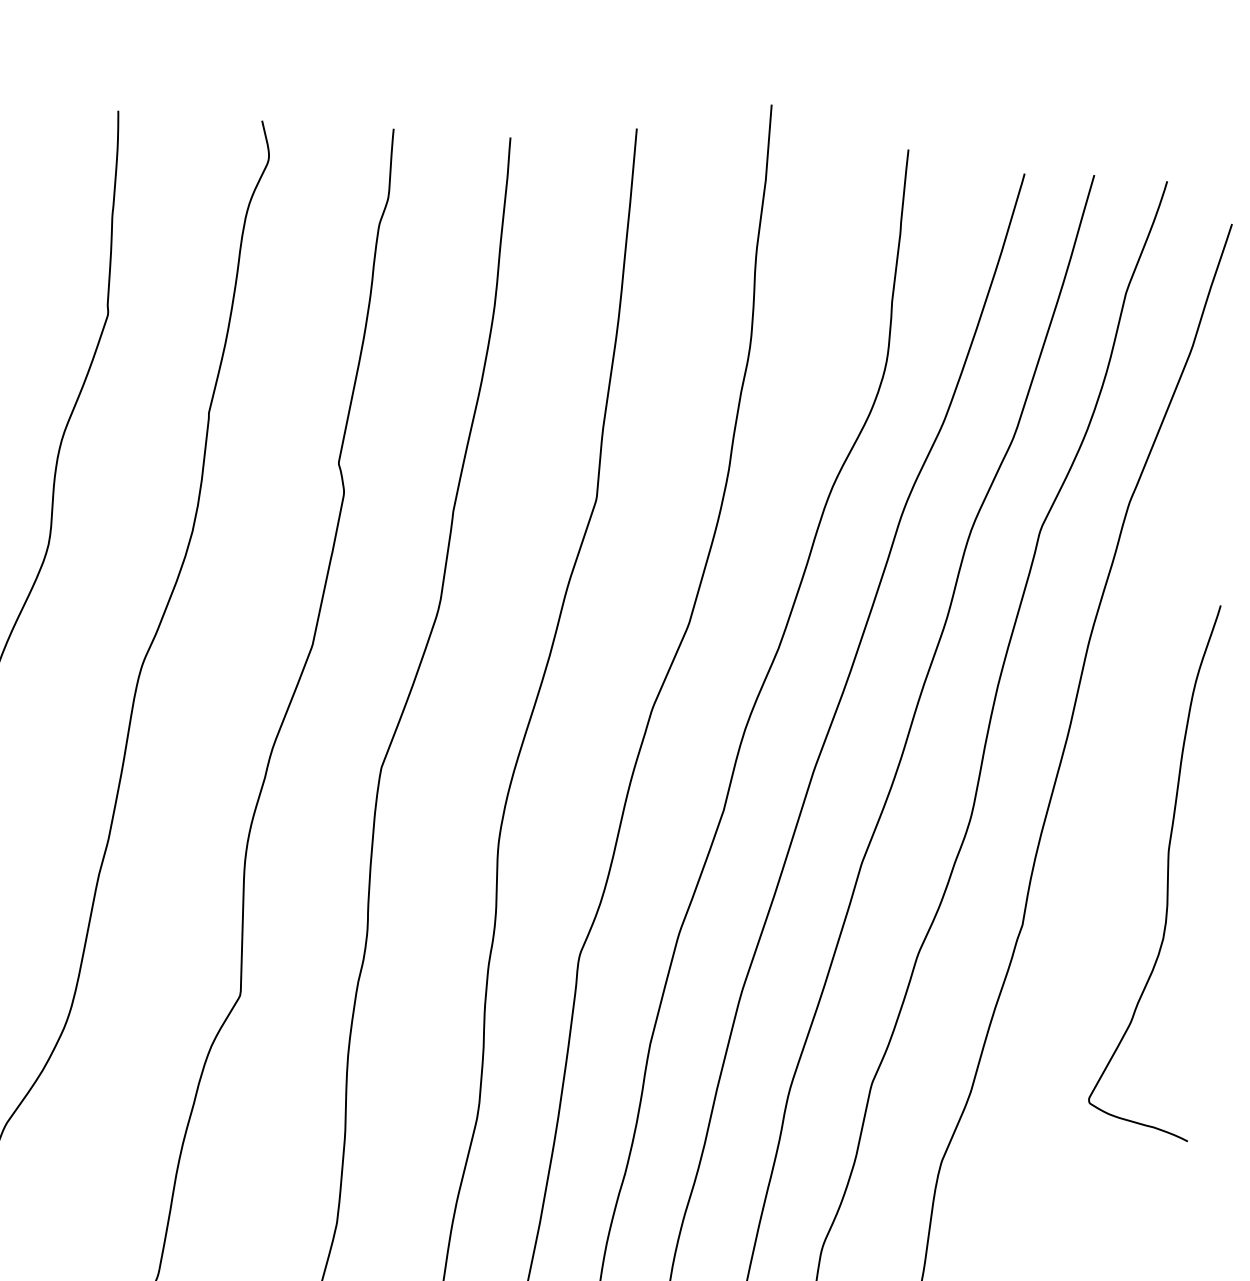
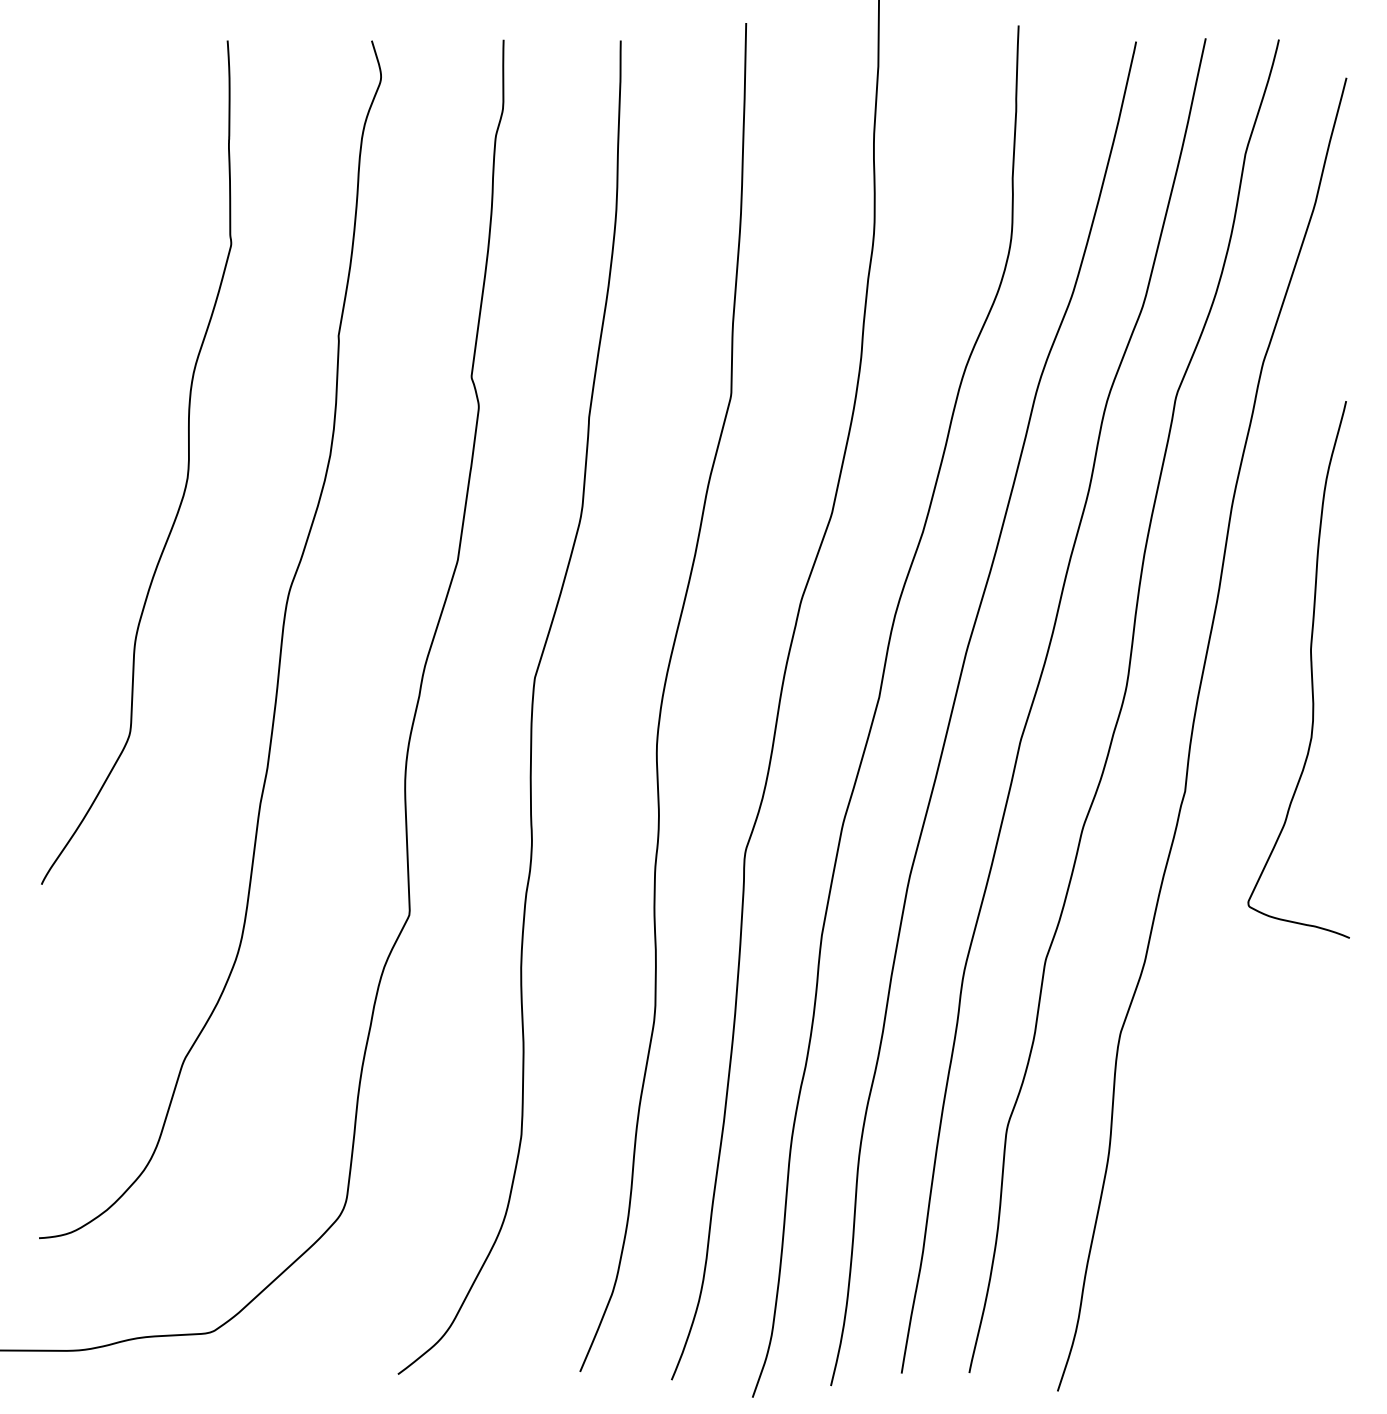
curve: (1166, 870) -> (1310, 669), moved

